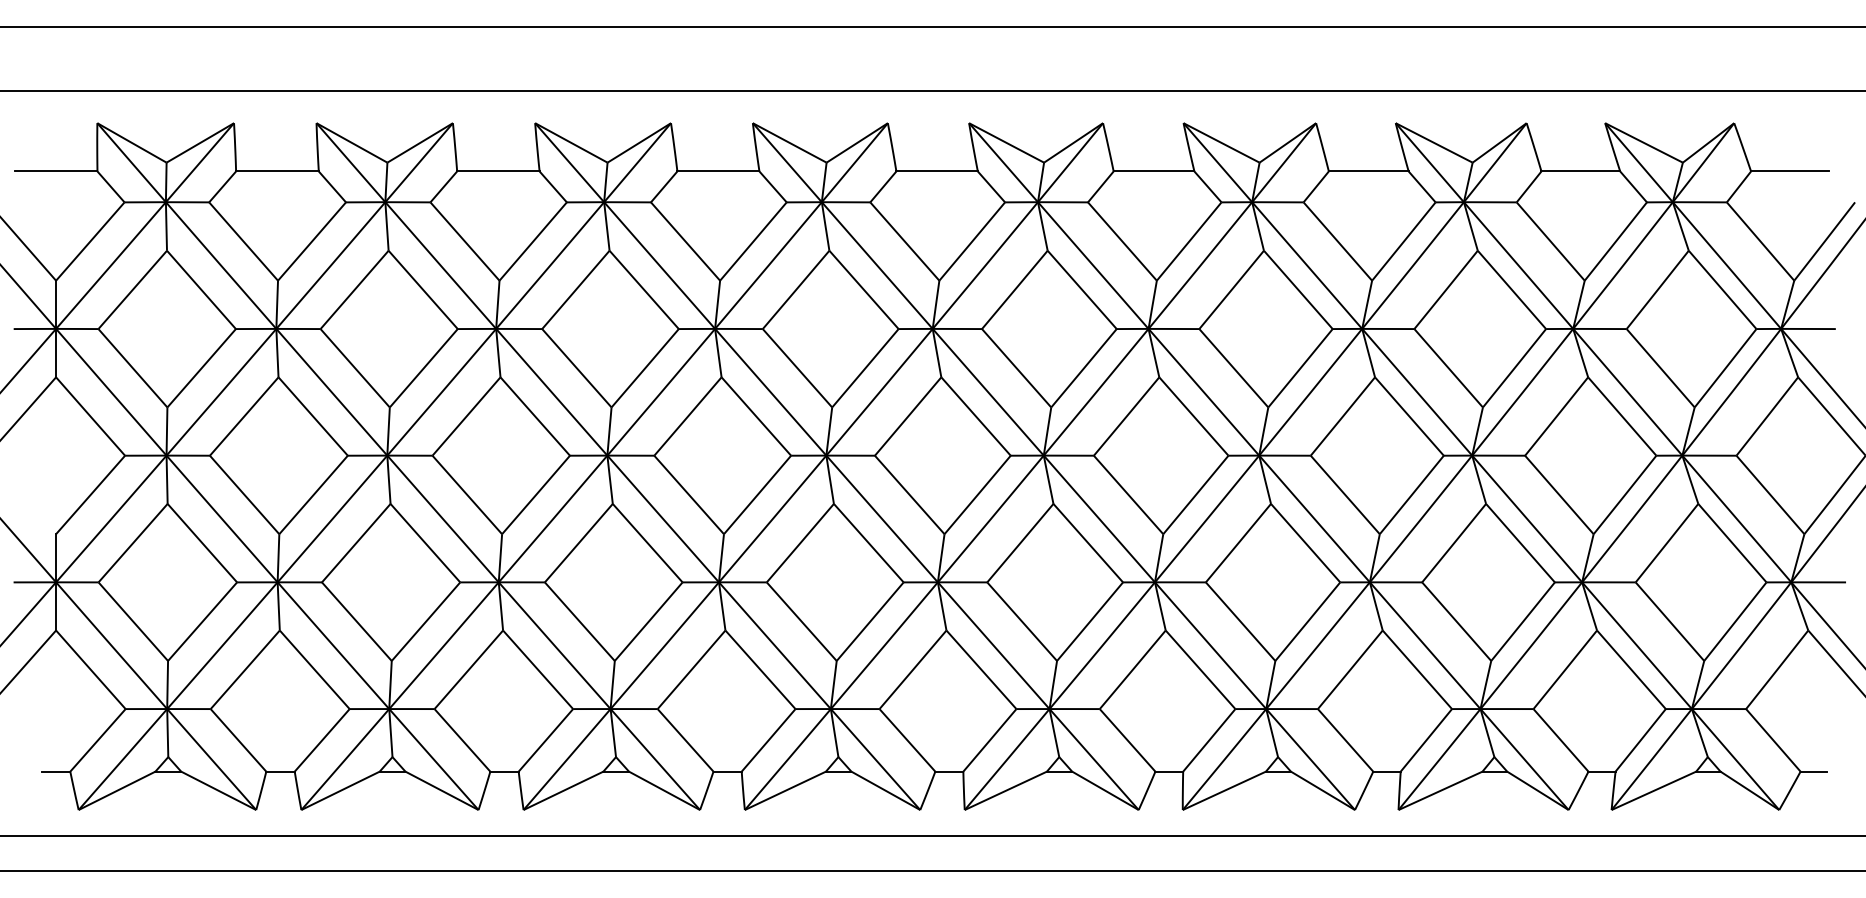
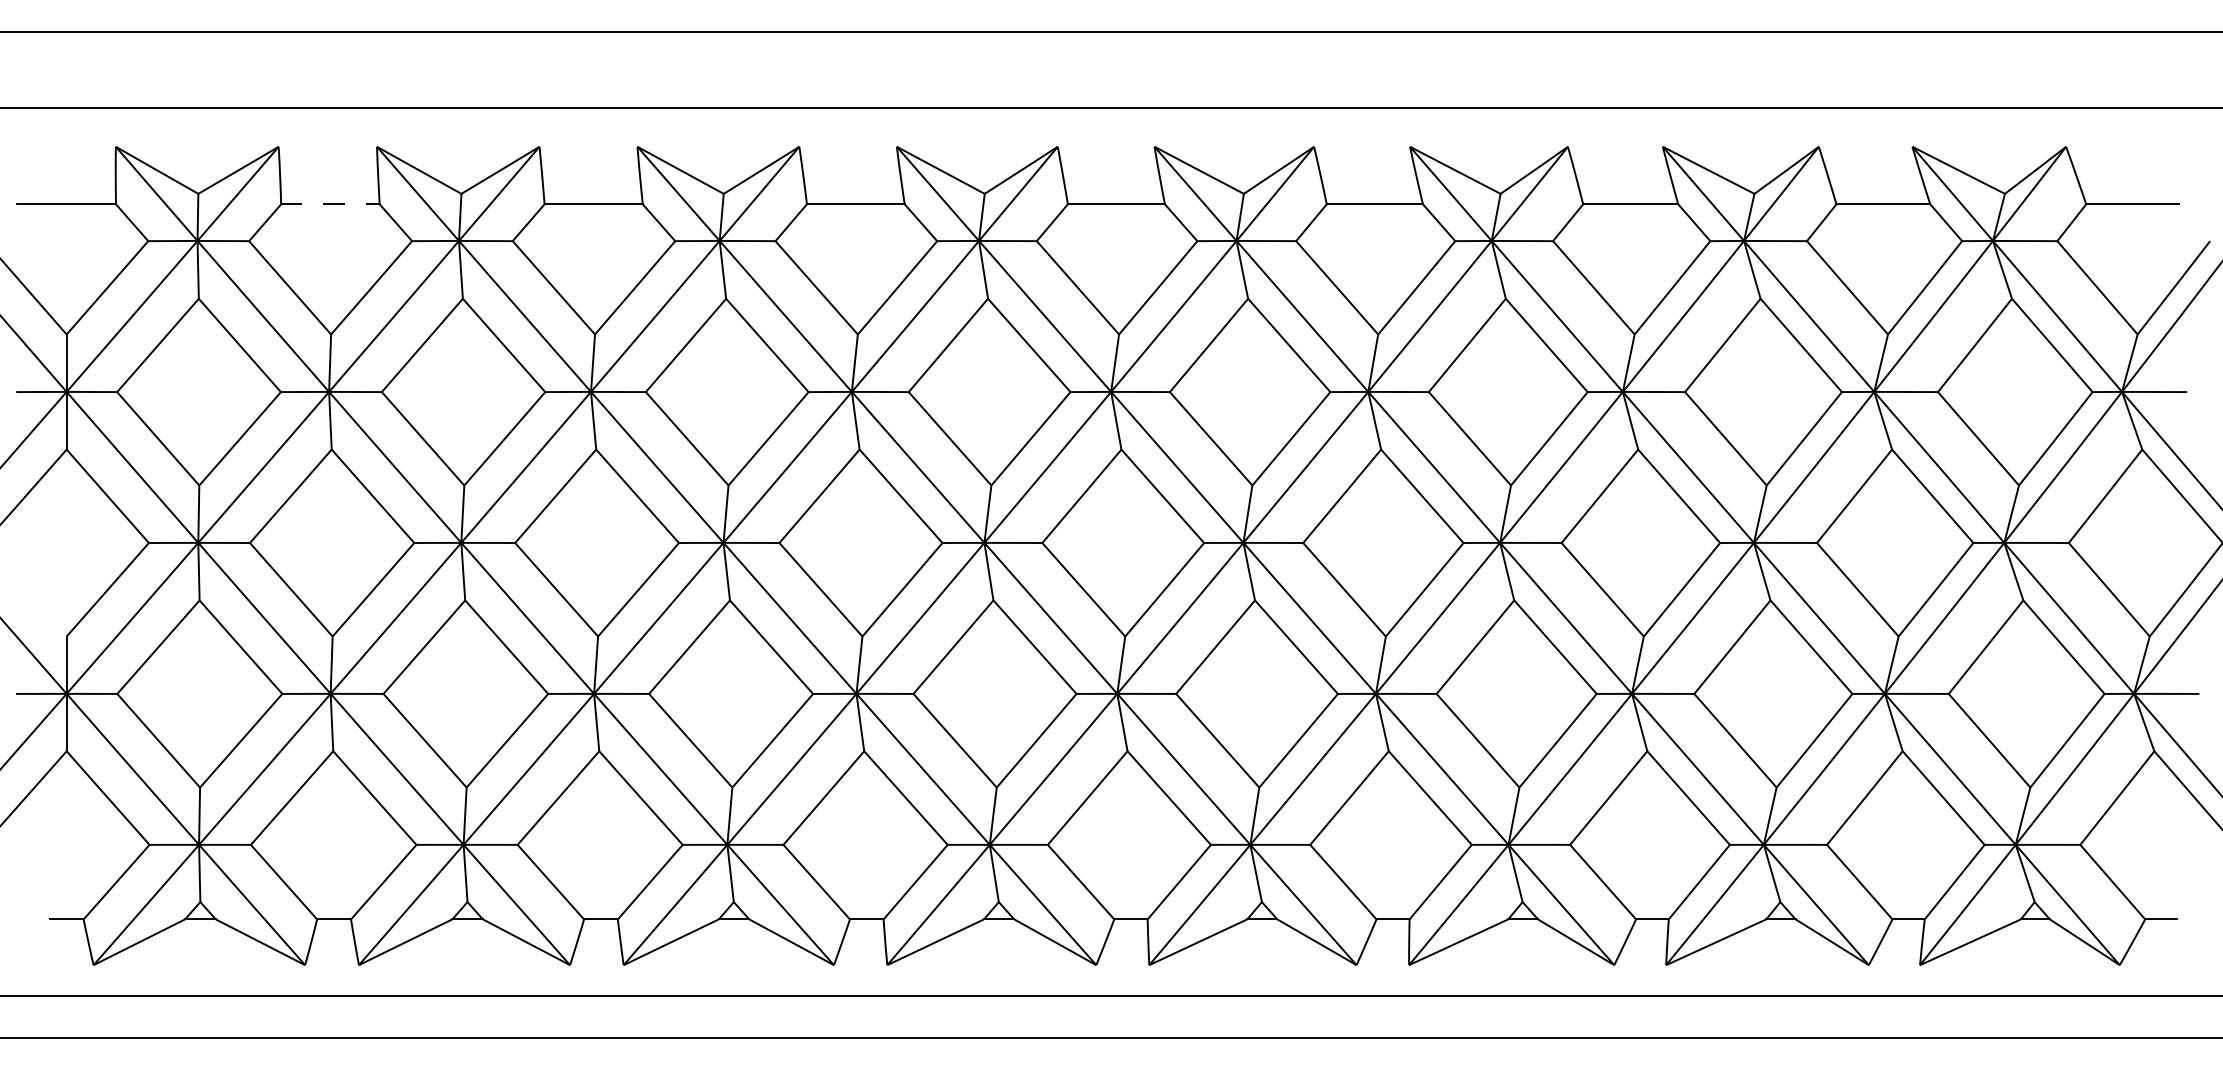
line: (277, 171) -> (330, 204), solid -> dashed

